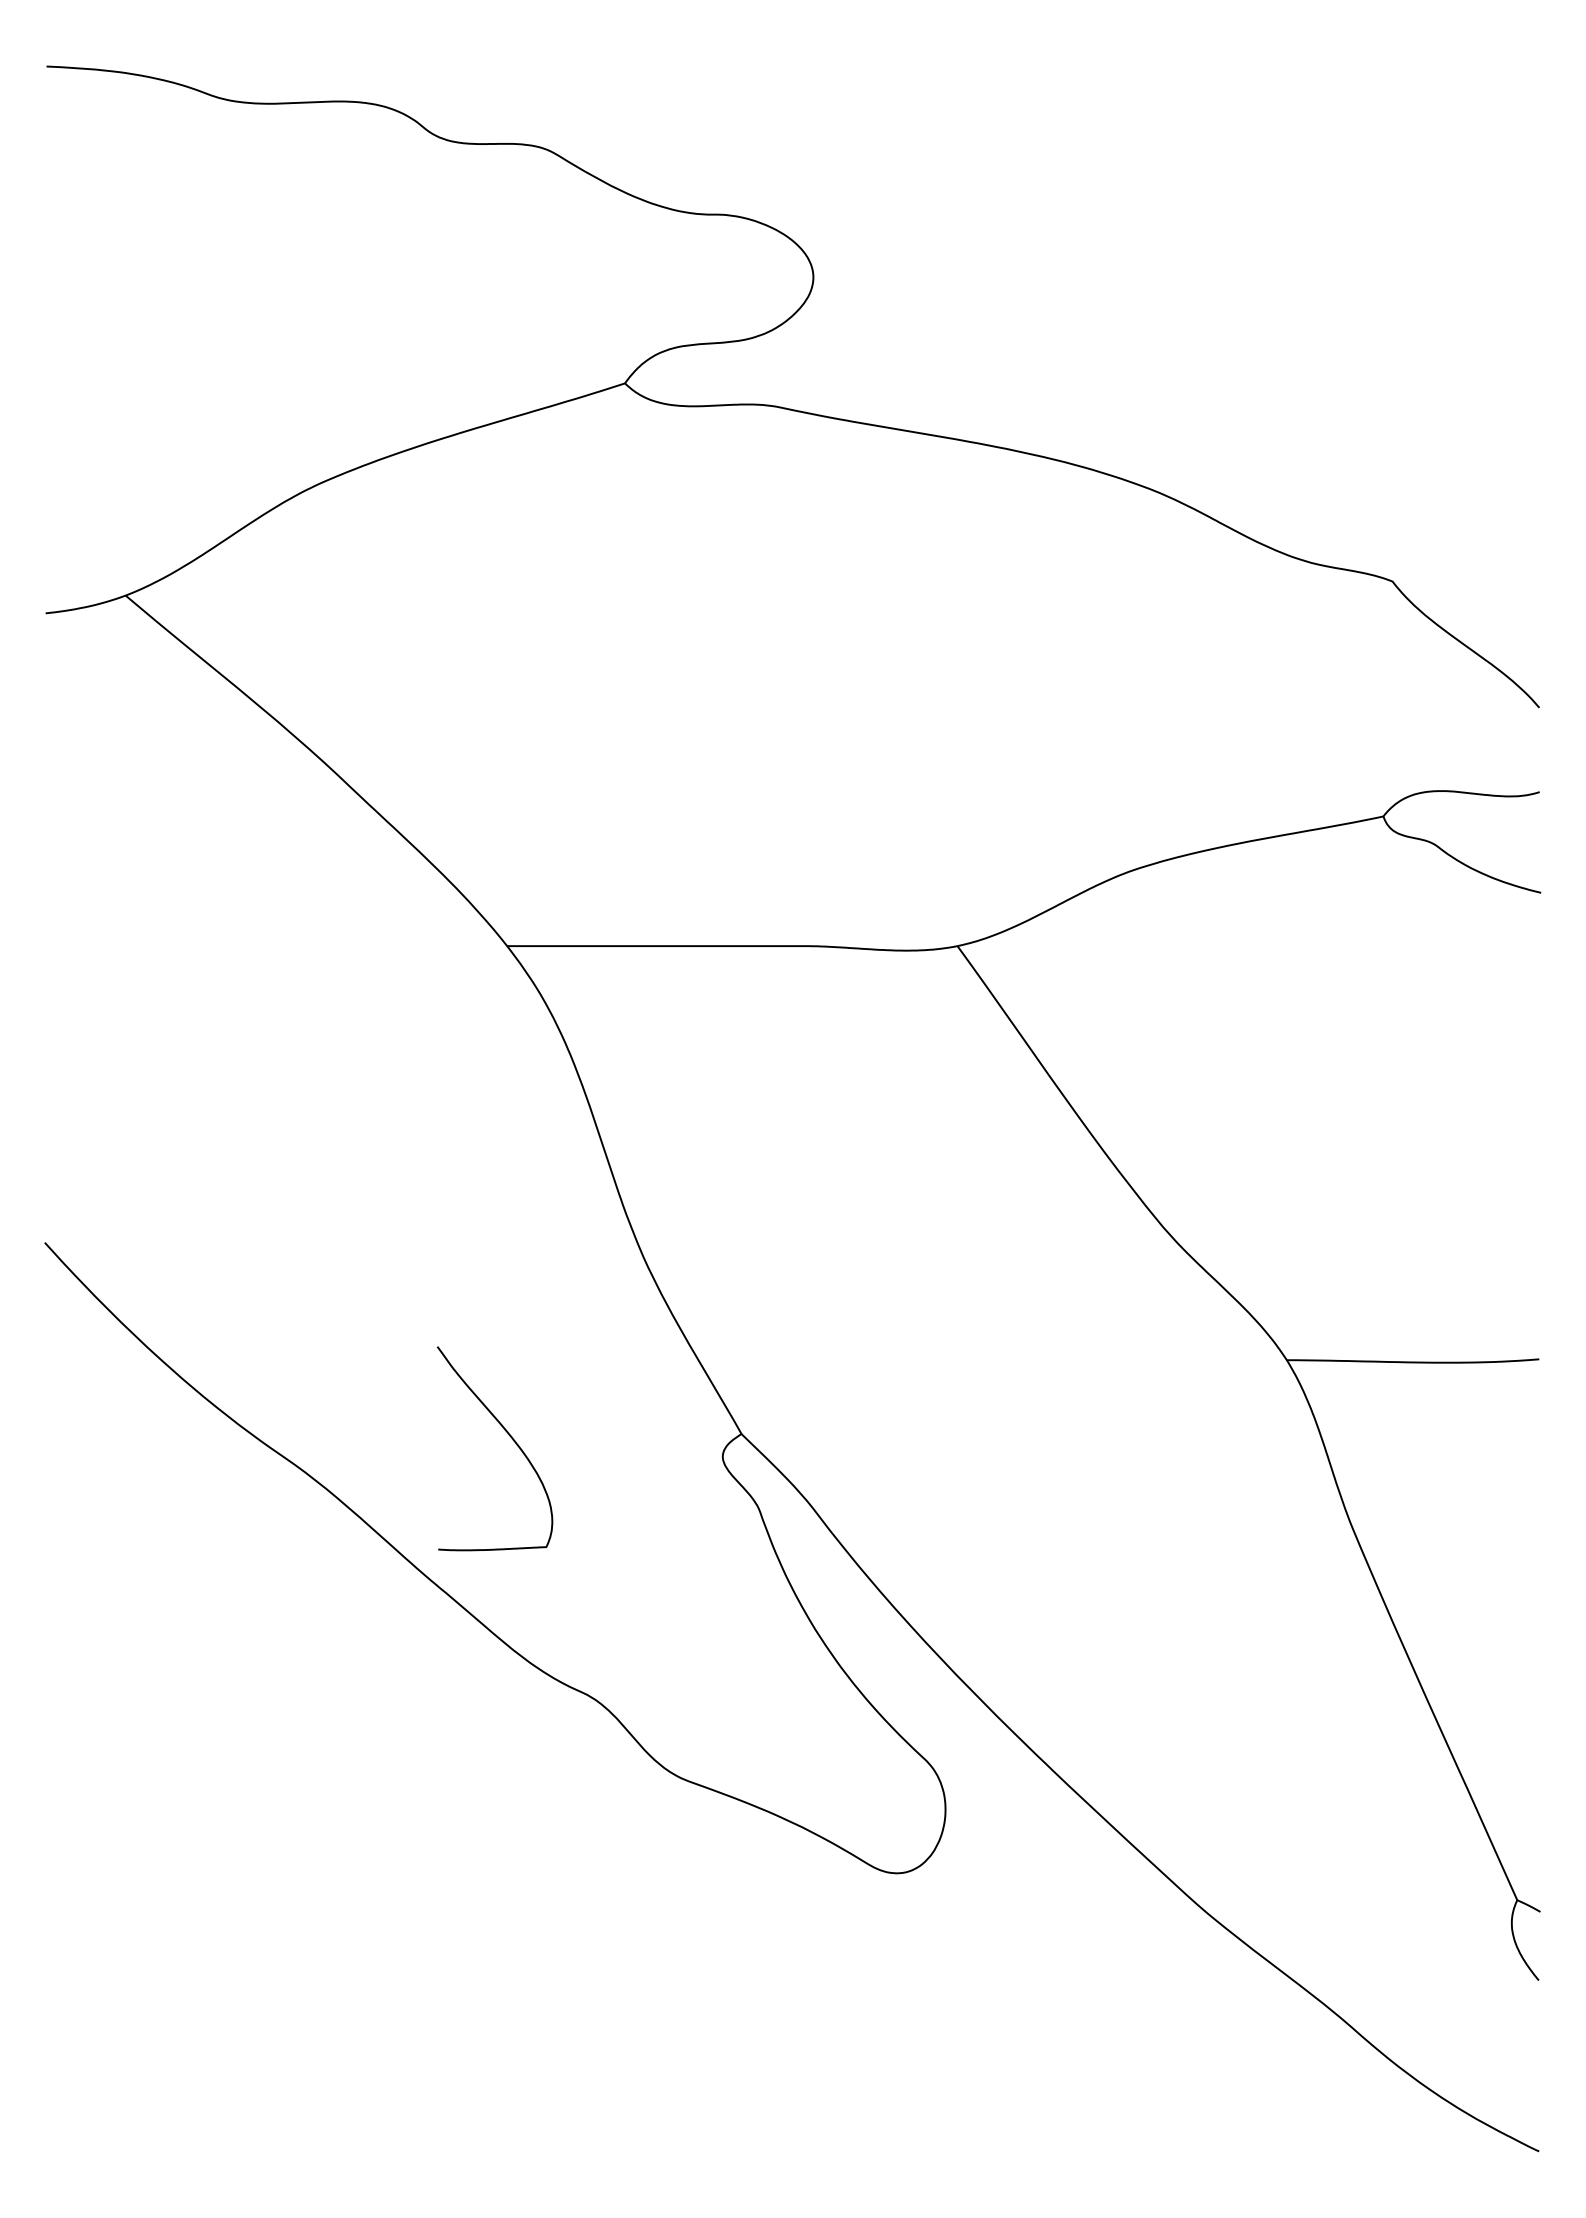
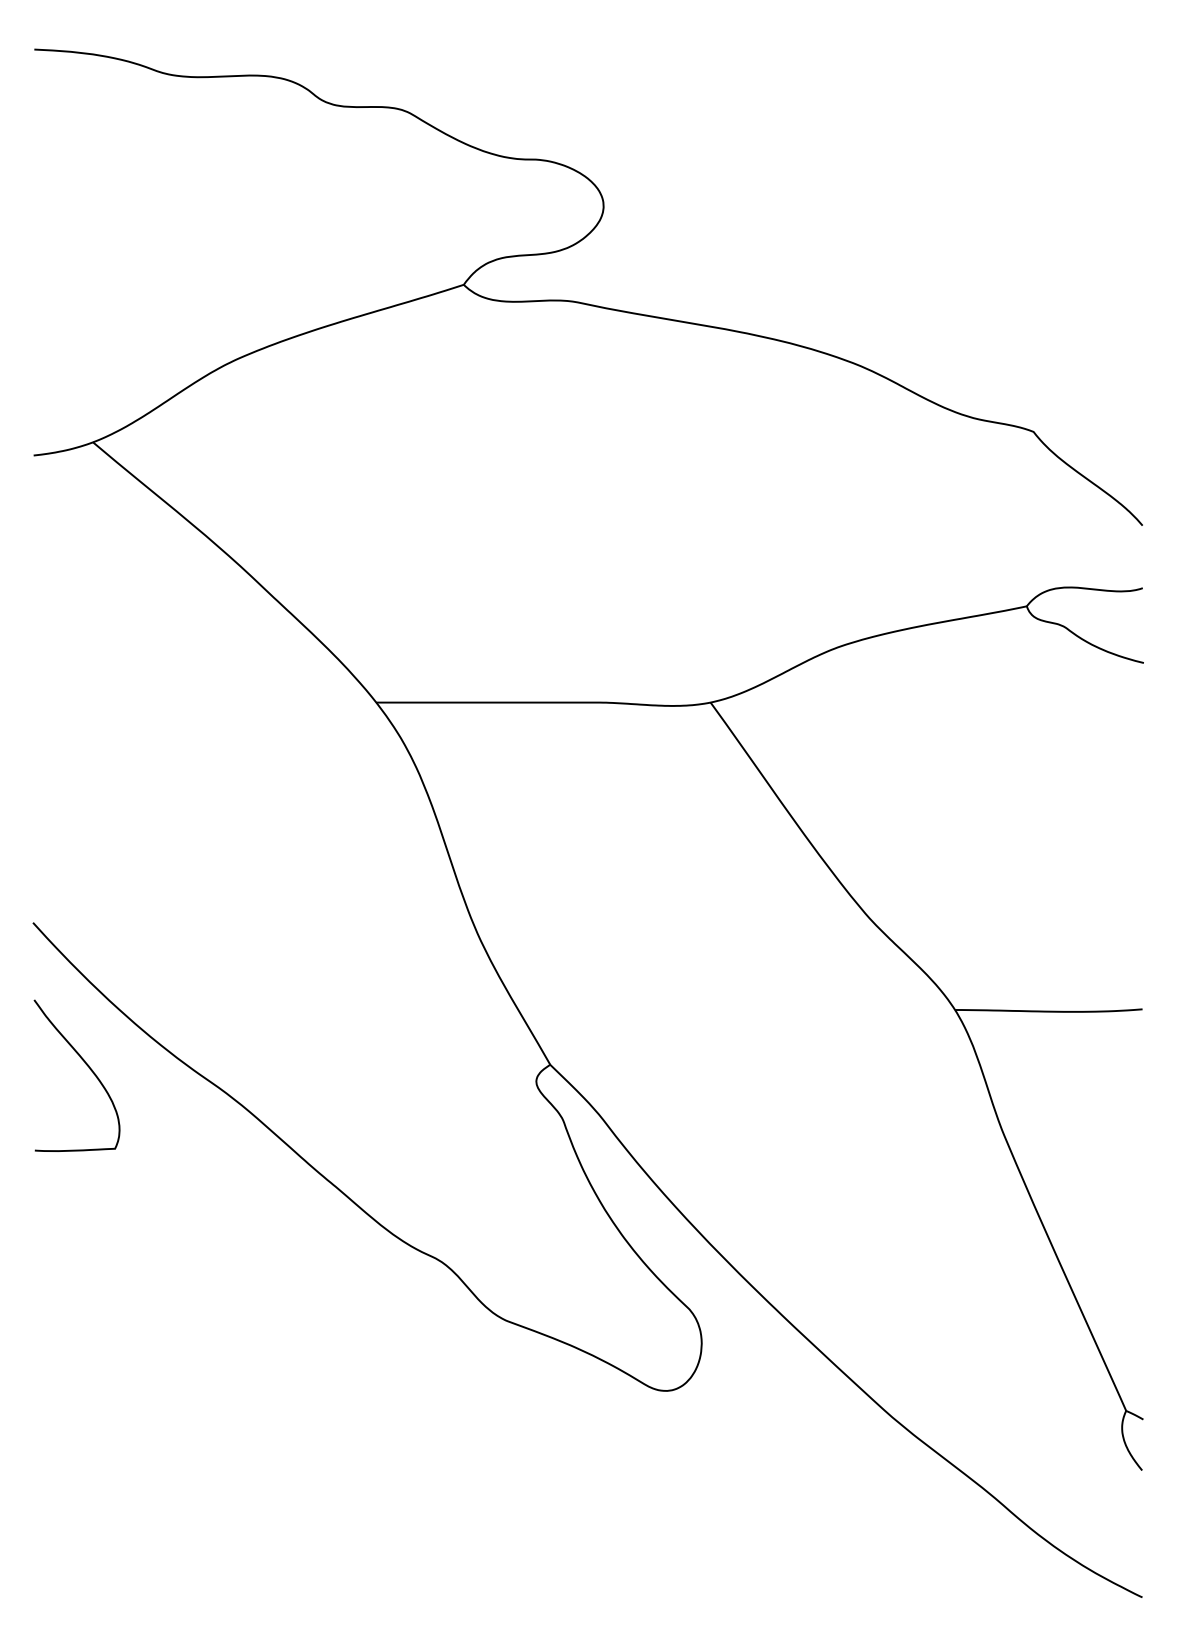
curve: (508, 1435) -> (87, 1065), moved

